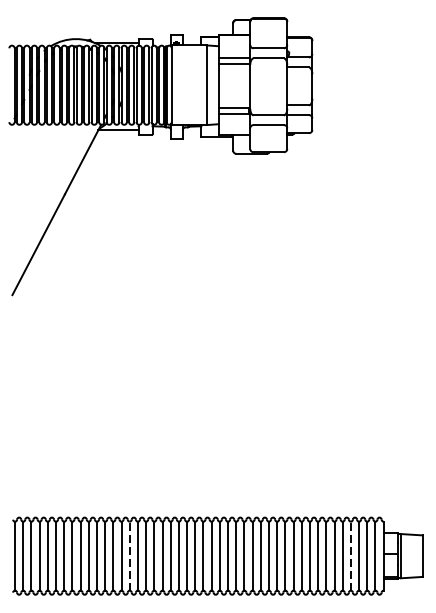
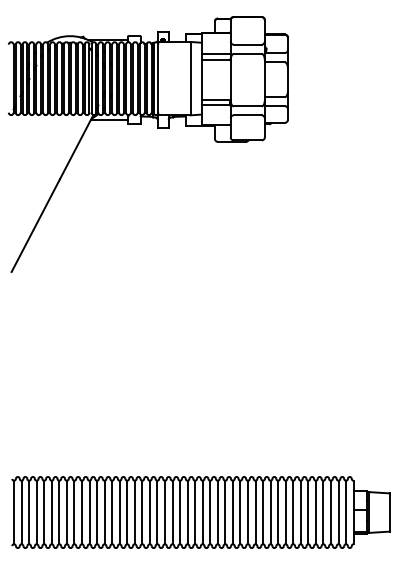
line: (129, 556) -> (119, 512), dashed -> solid
line: (350, 556) -> (323, 512), dashed -> solid

